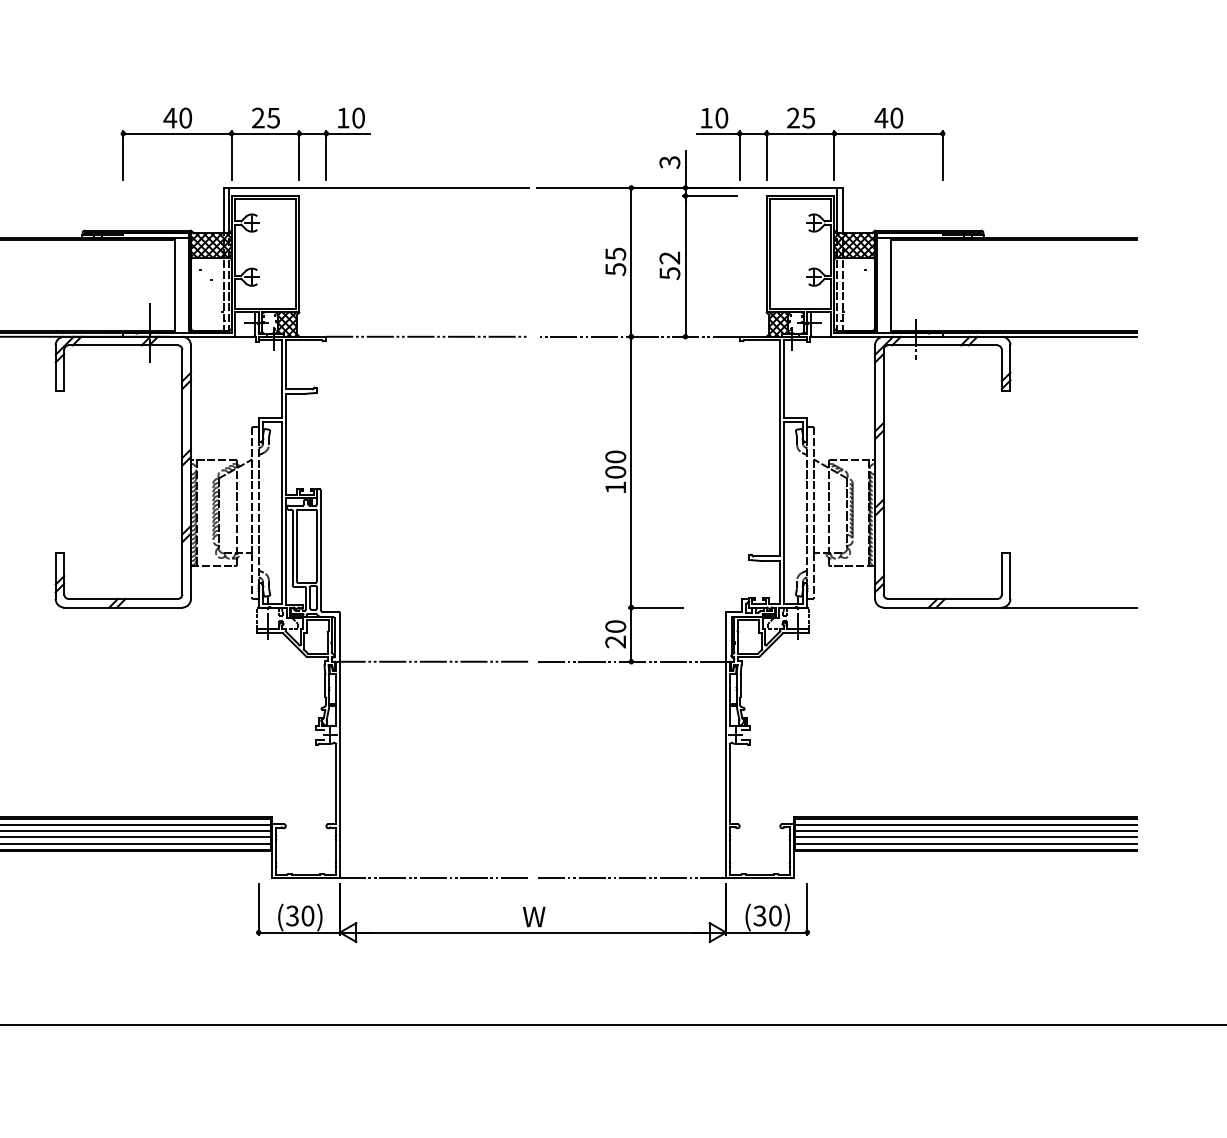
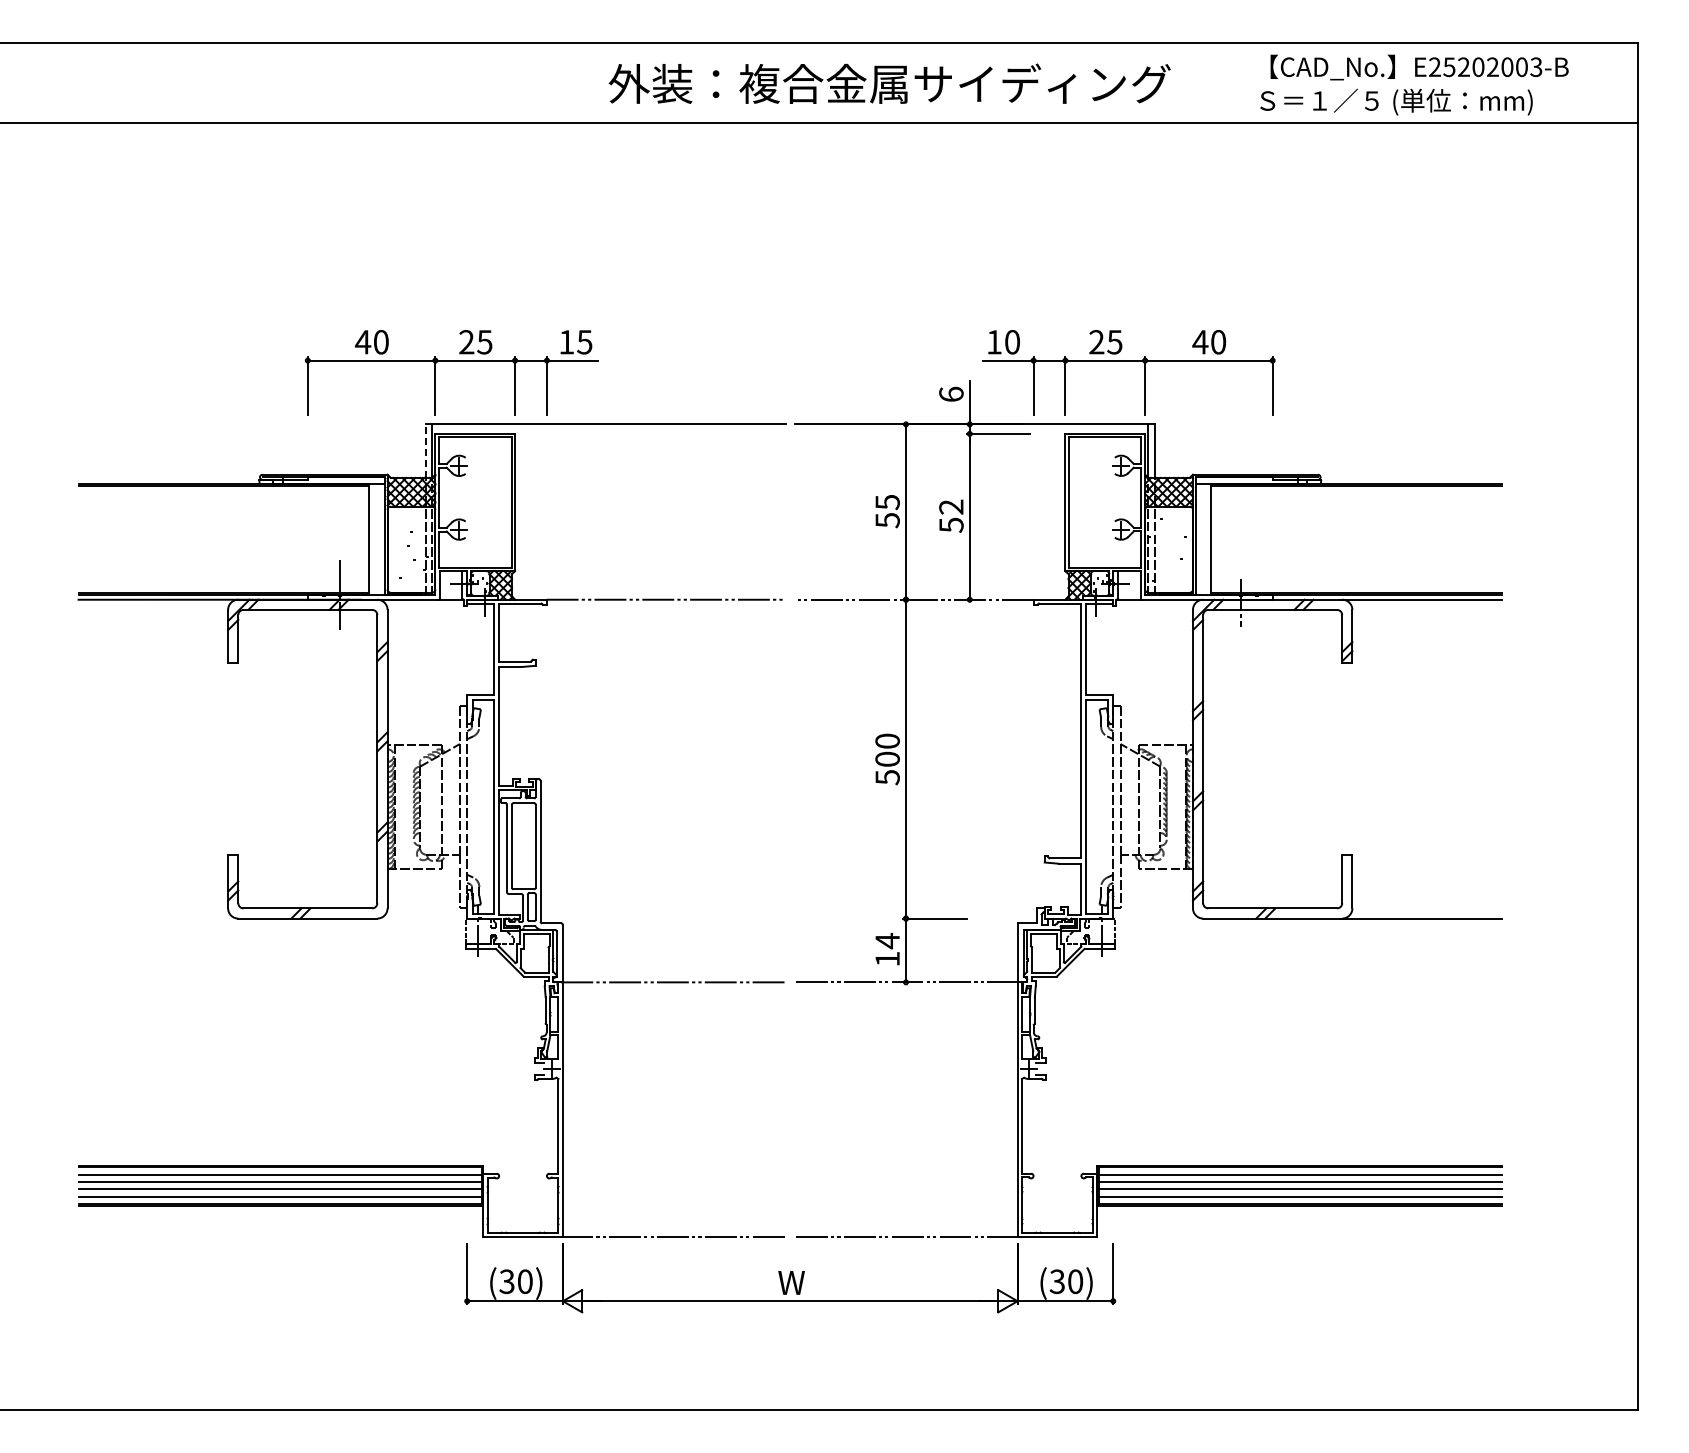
text: (358, 118) -> (584, 342), 10 -> 15
text: (669, 162) -> (951, 394), 3 -> 6
line: (223, 210) -> (425, 451), solid -> dashed
text: (615, 487) -> (887, 777), 100 -> 500
text: (615, 633) -> (887, 949), 20 -> 14

